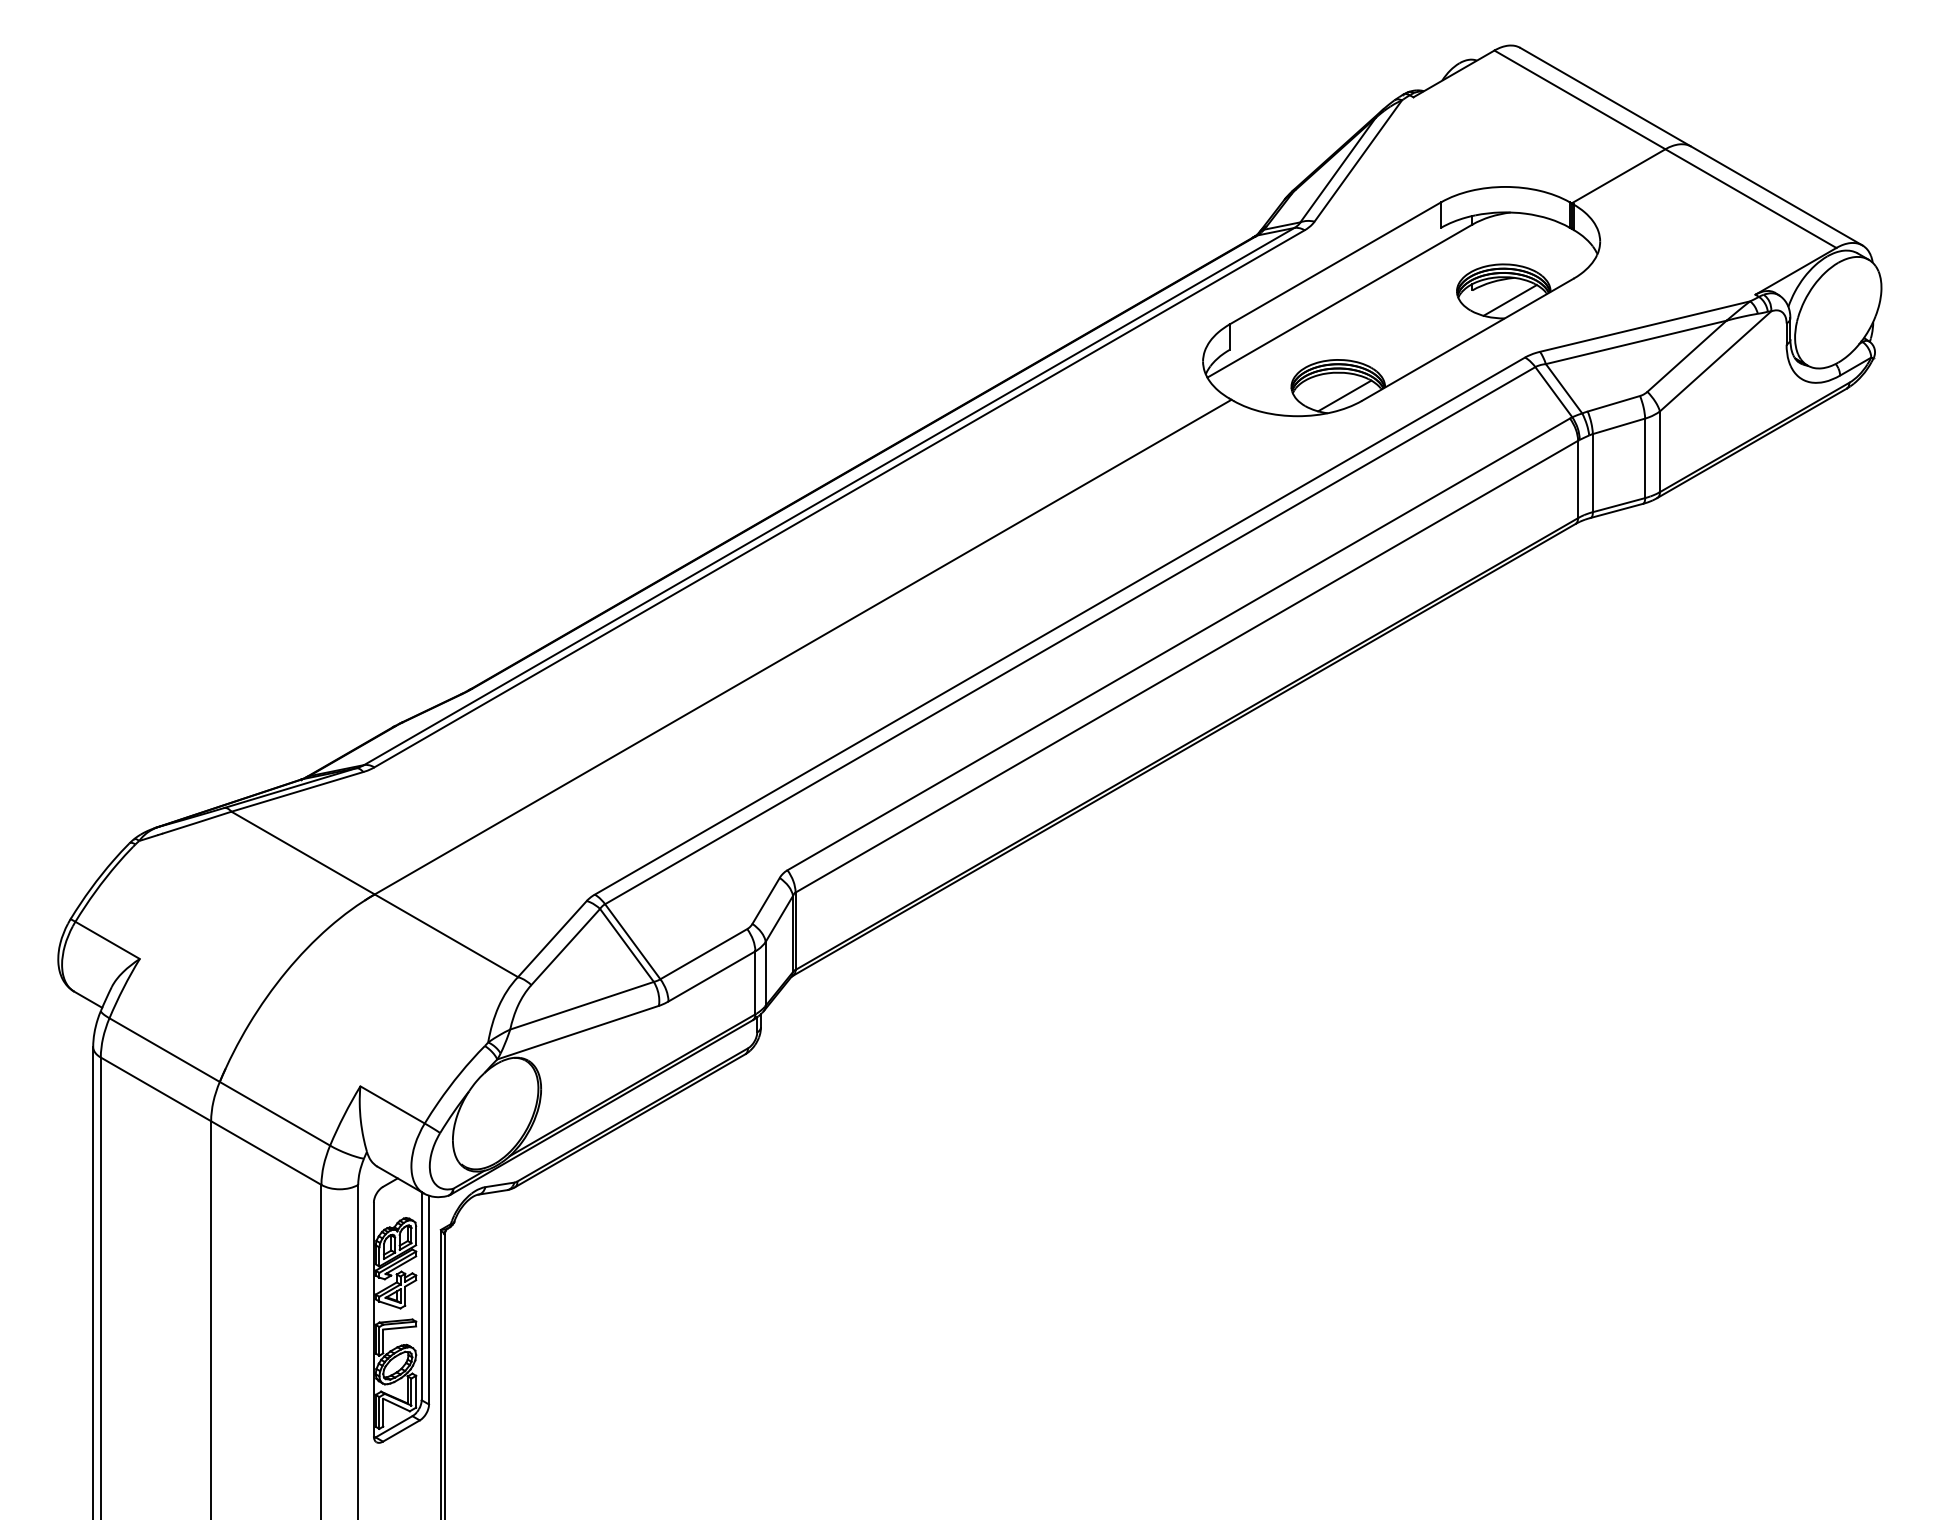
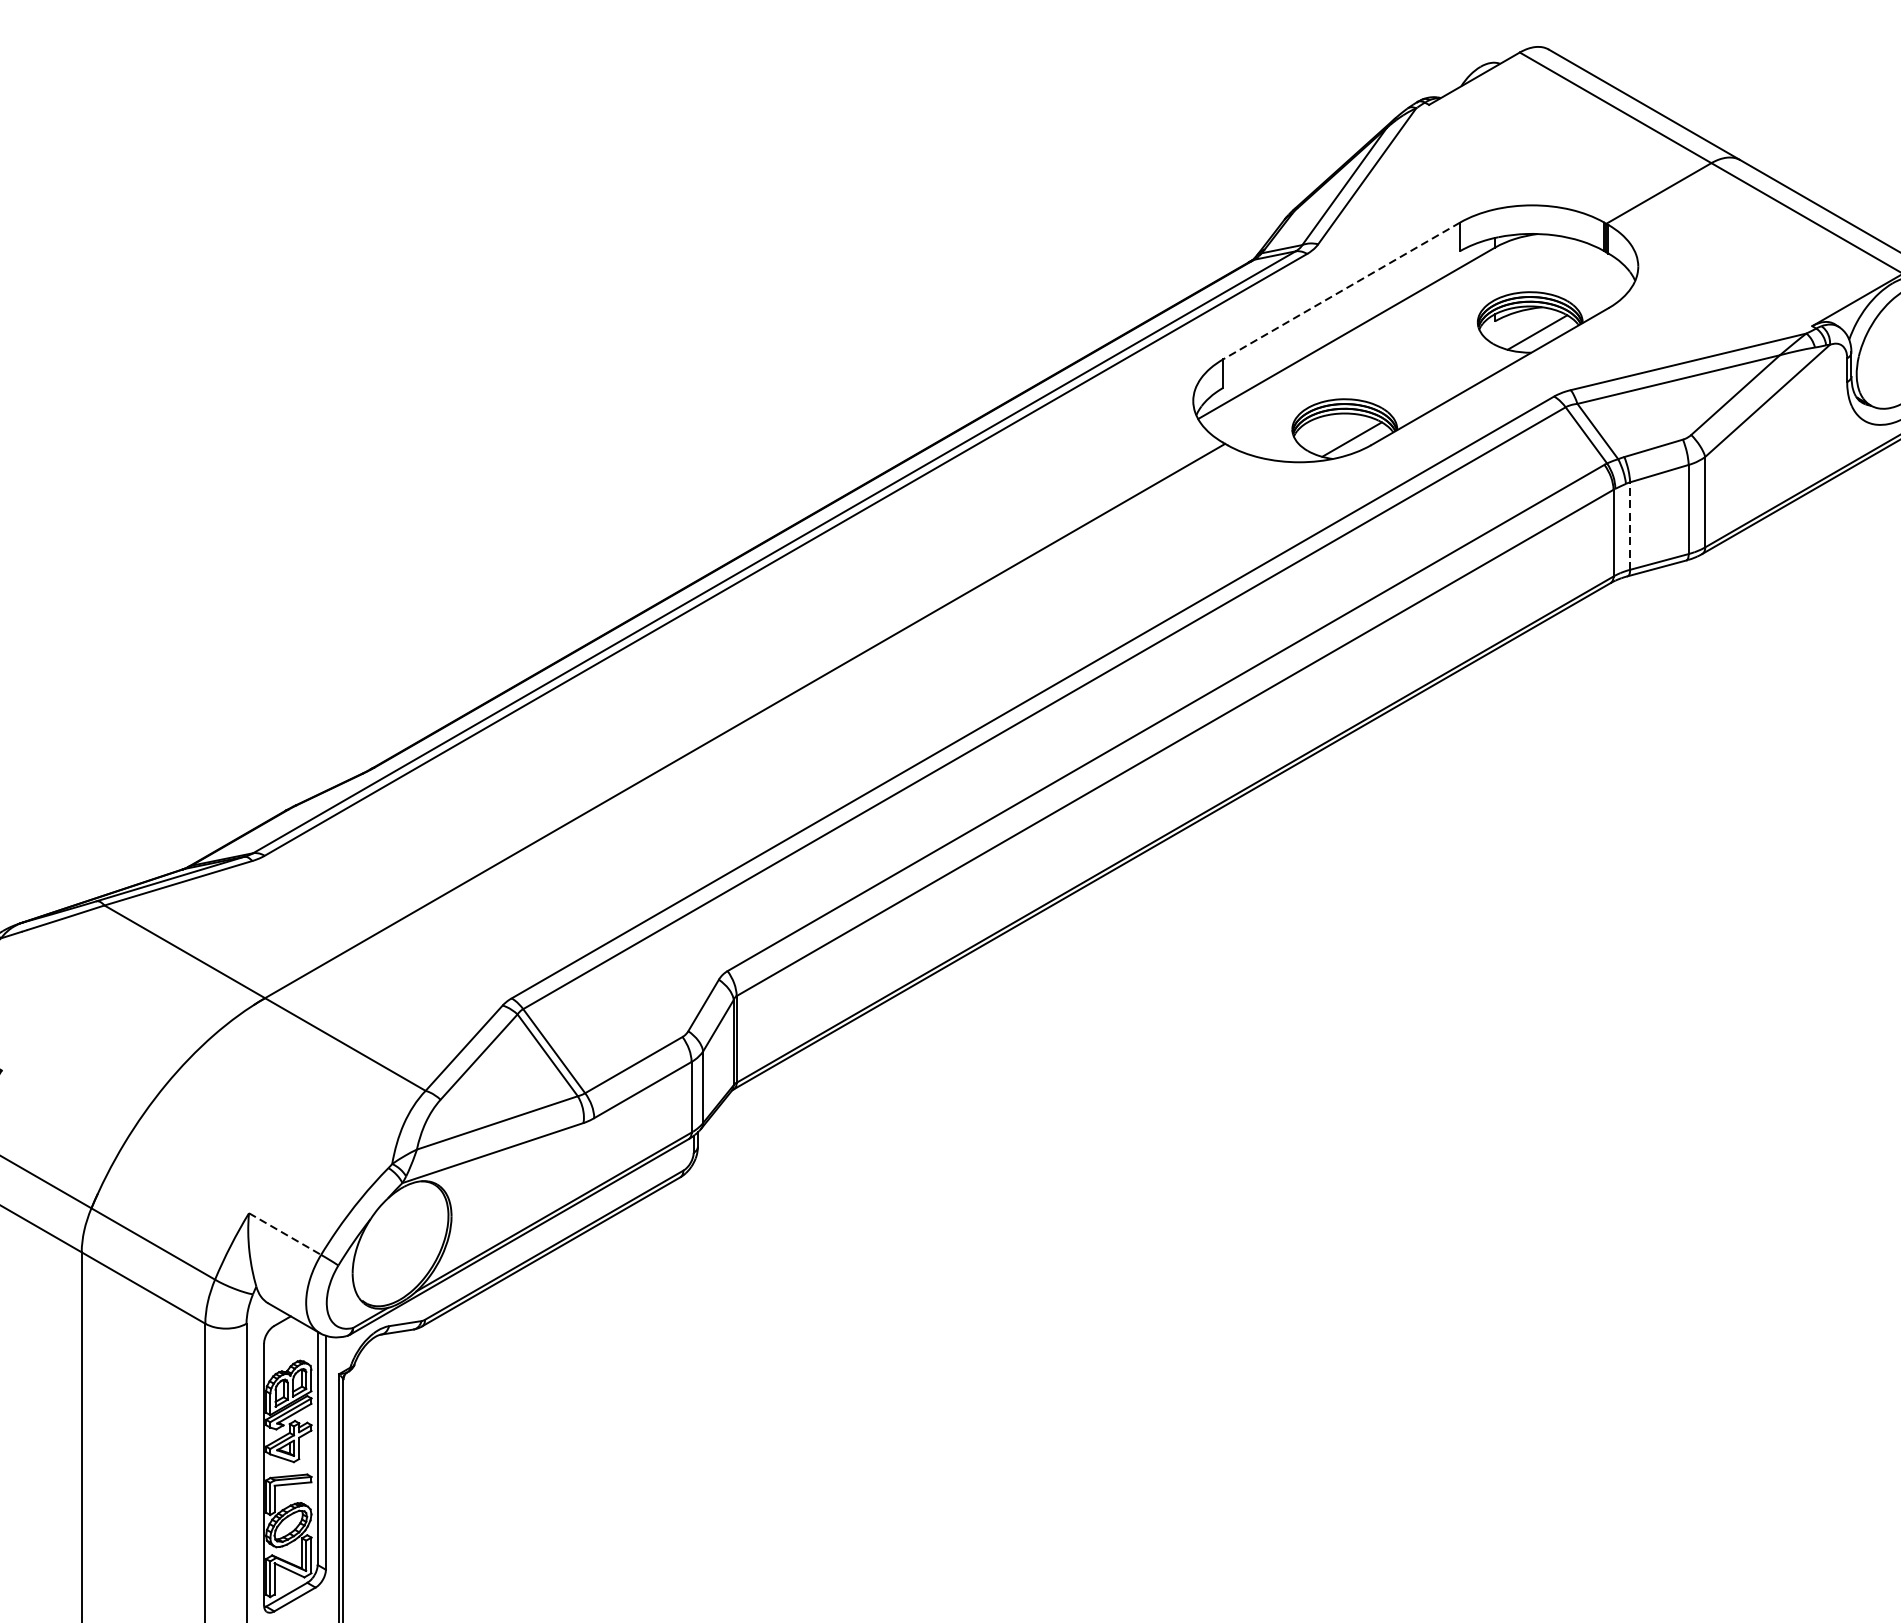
line: (1335, 263) -> (1341, 291), solid -> dashed
line: (1592, 472) -> (1629, 525), solid -> dashed
line: (393, 1105) -> (286, 1234), solid -> dashed

